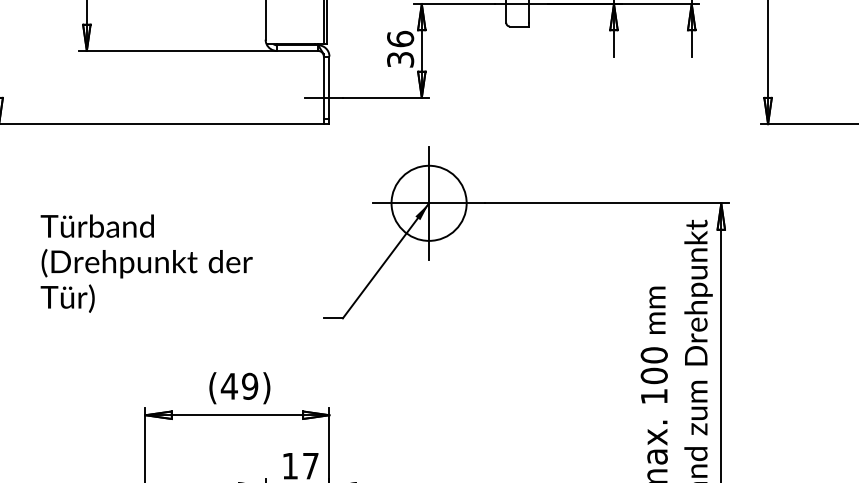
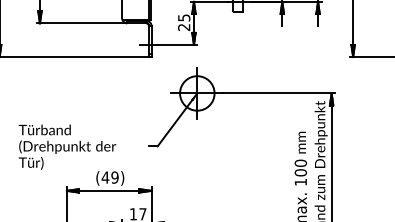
text: (401, 48) -> (184, 22), 36 -> 25
text: (146, 262) -> (67, 146), moved

